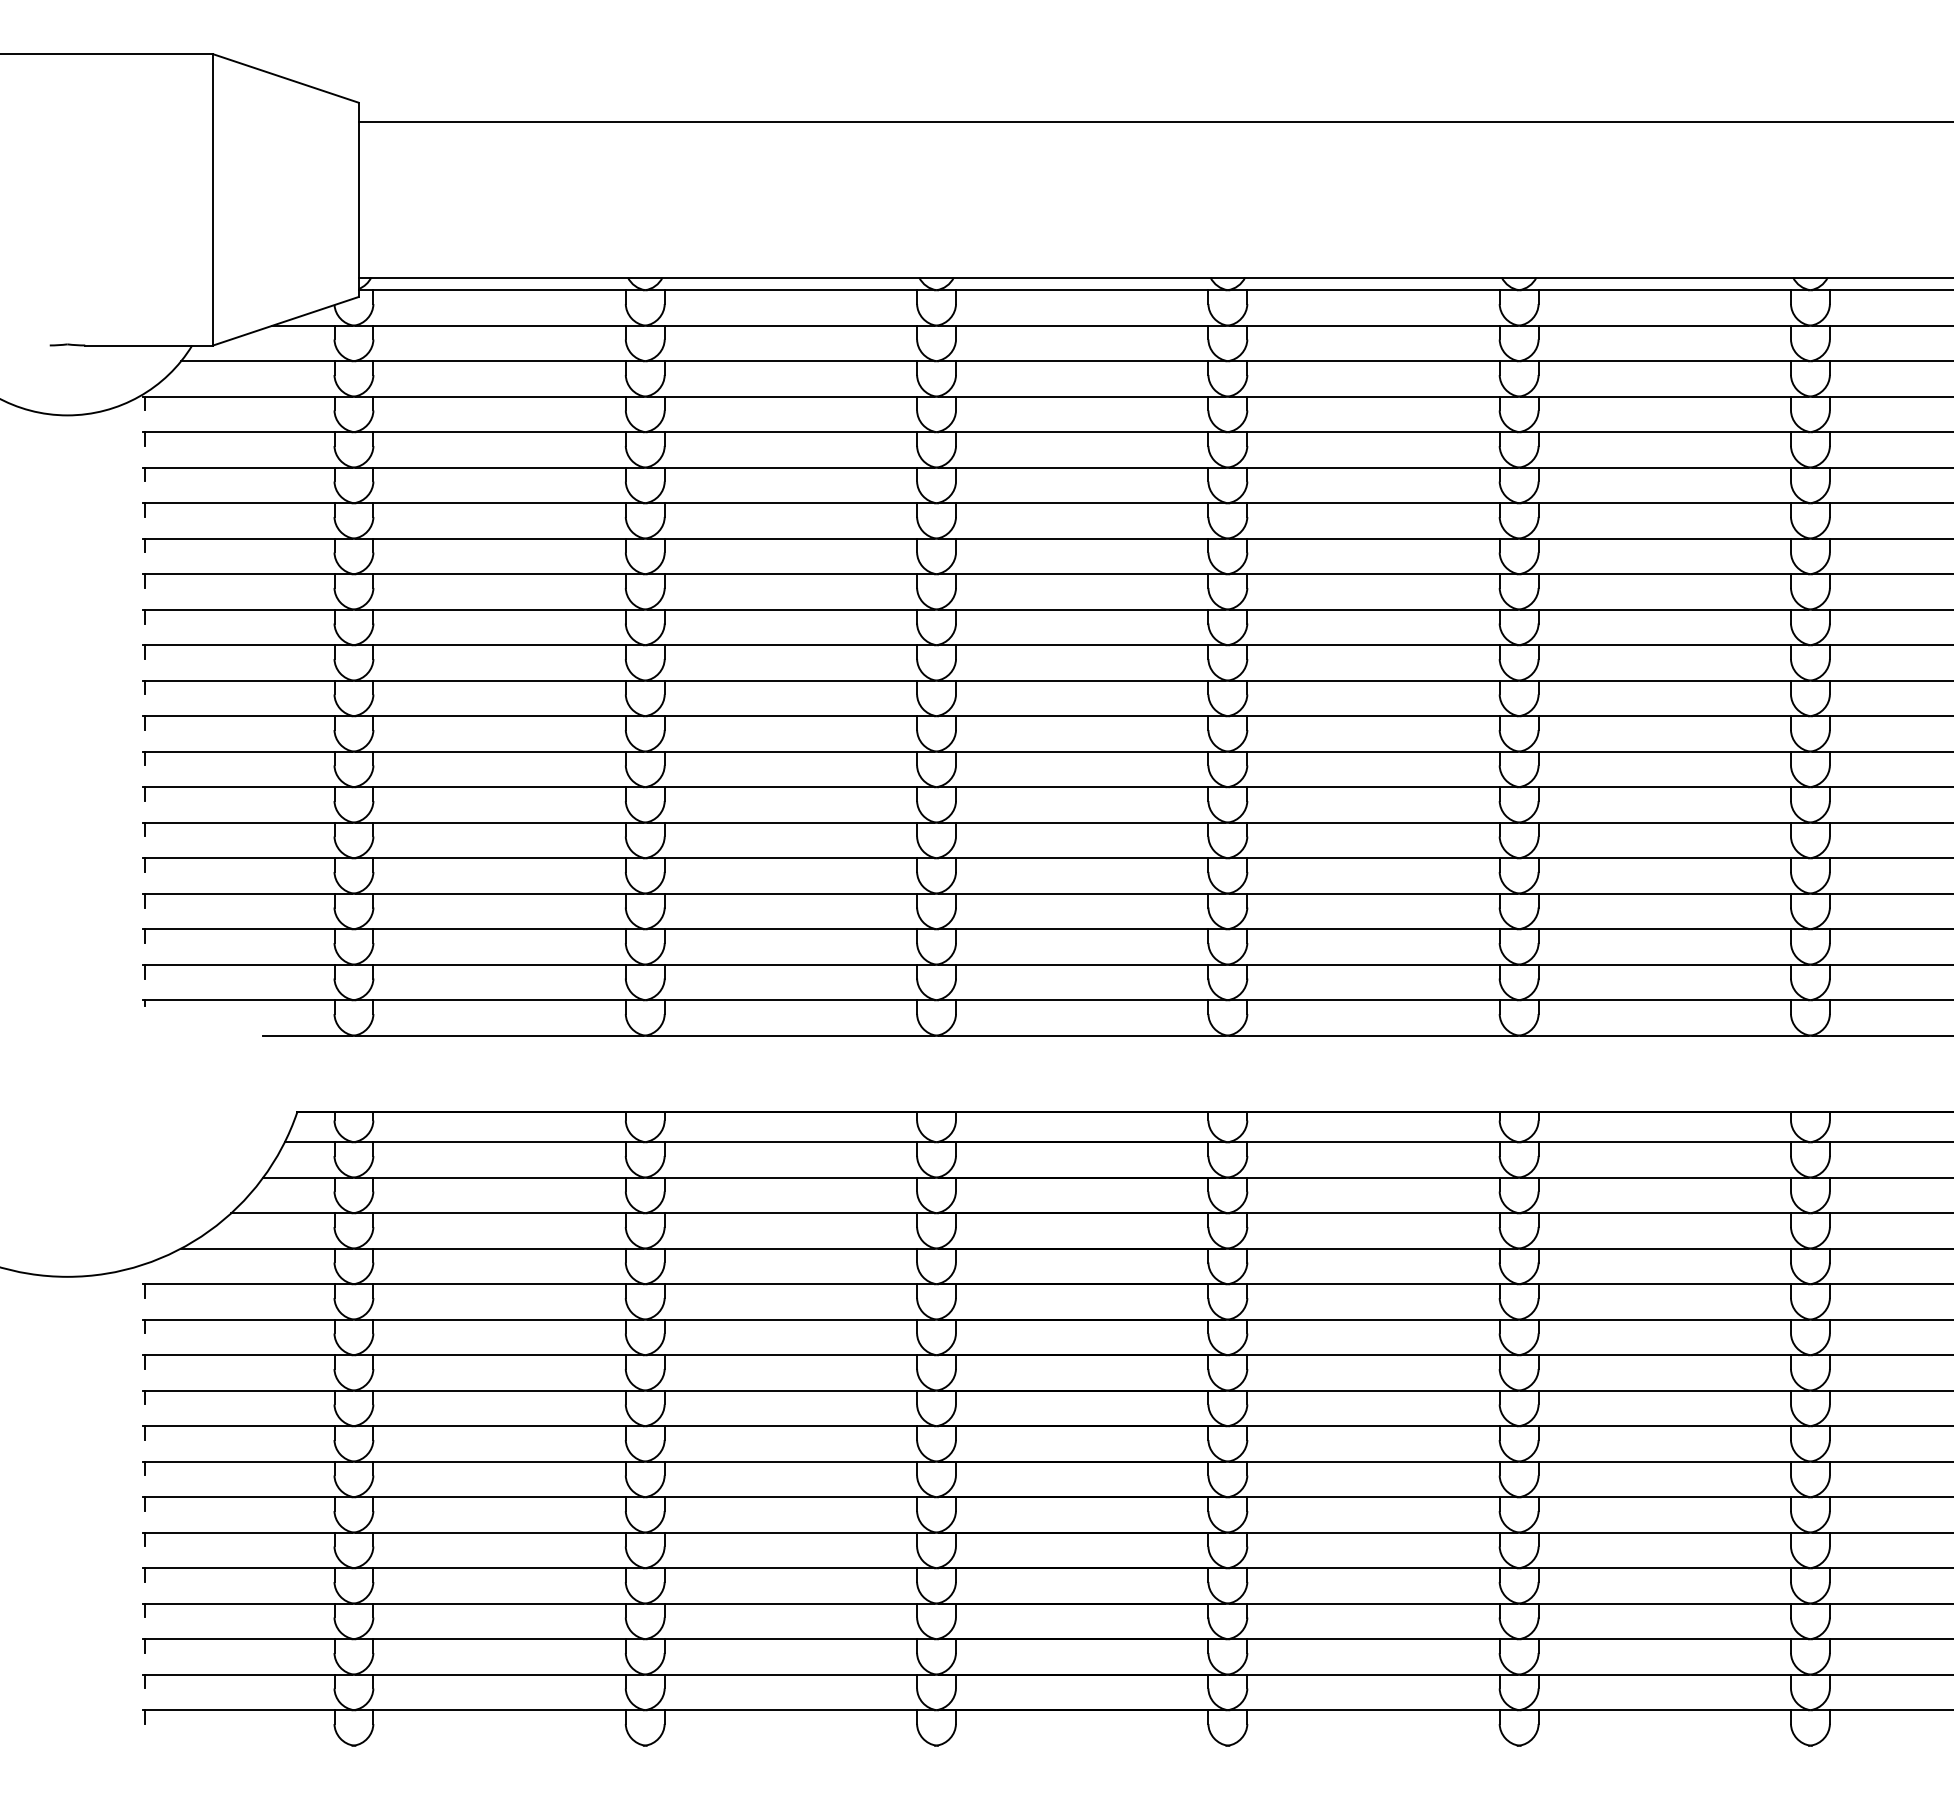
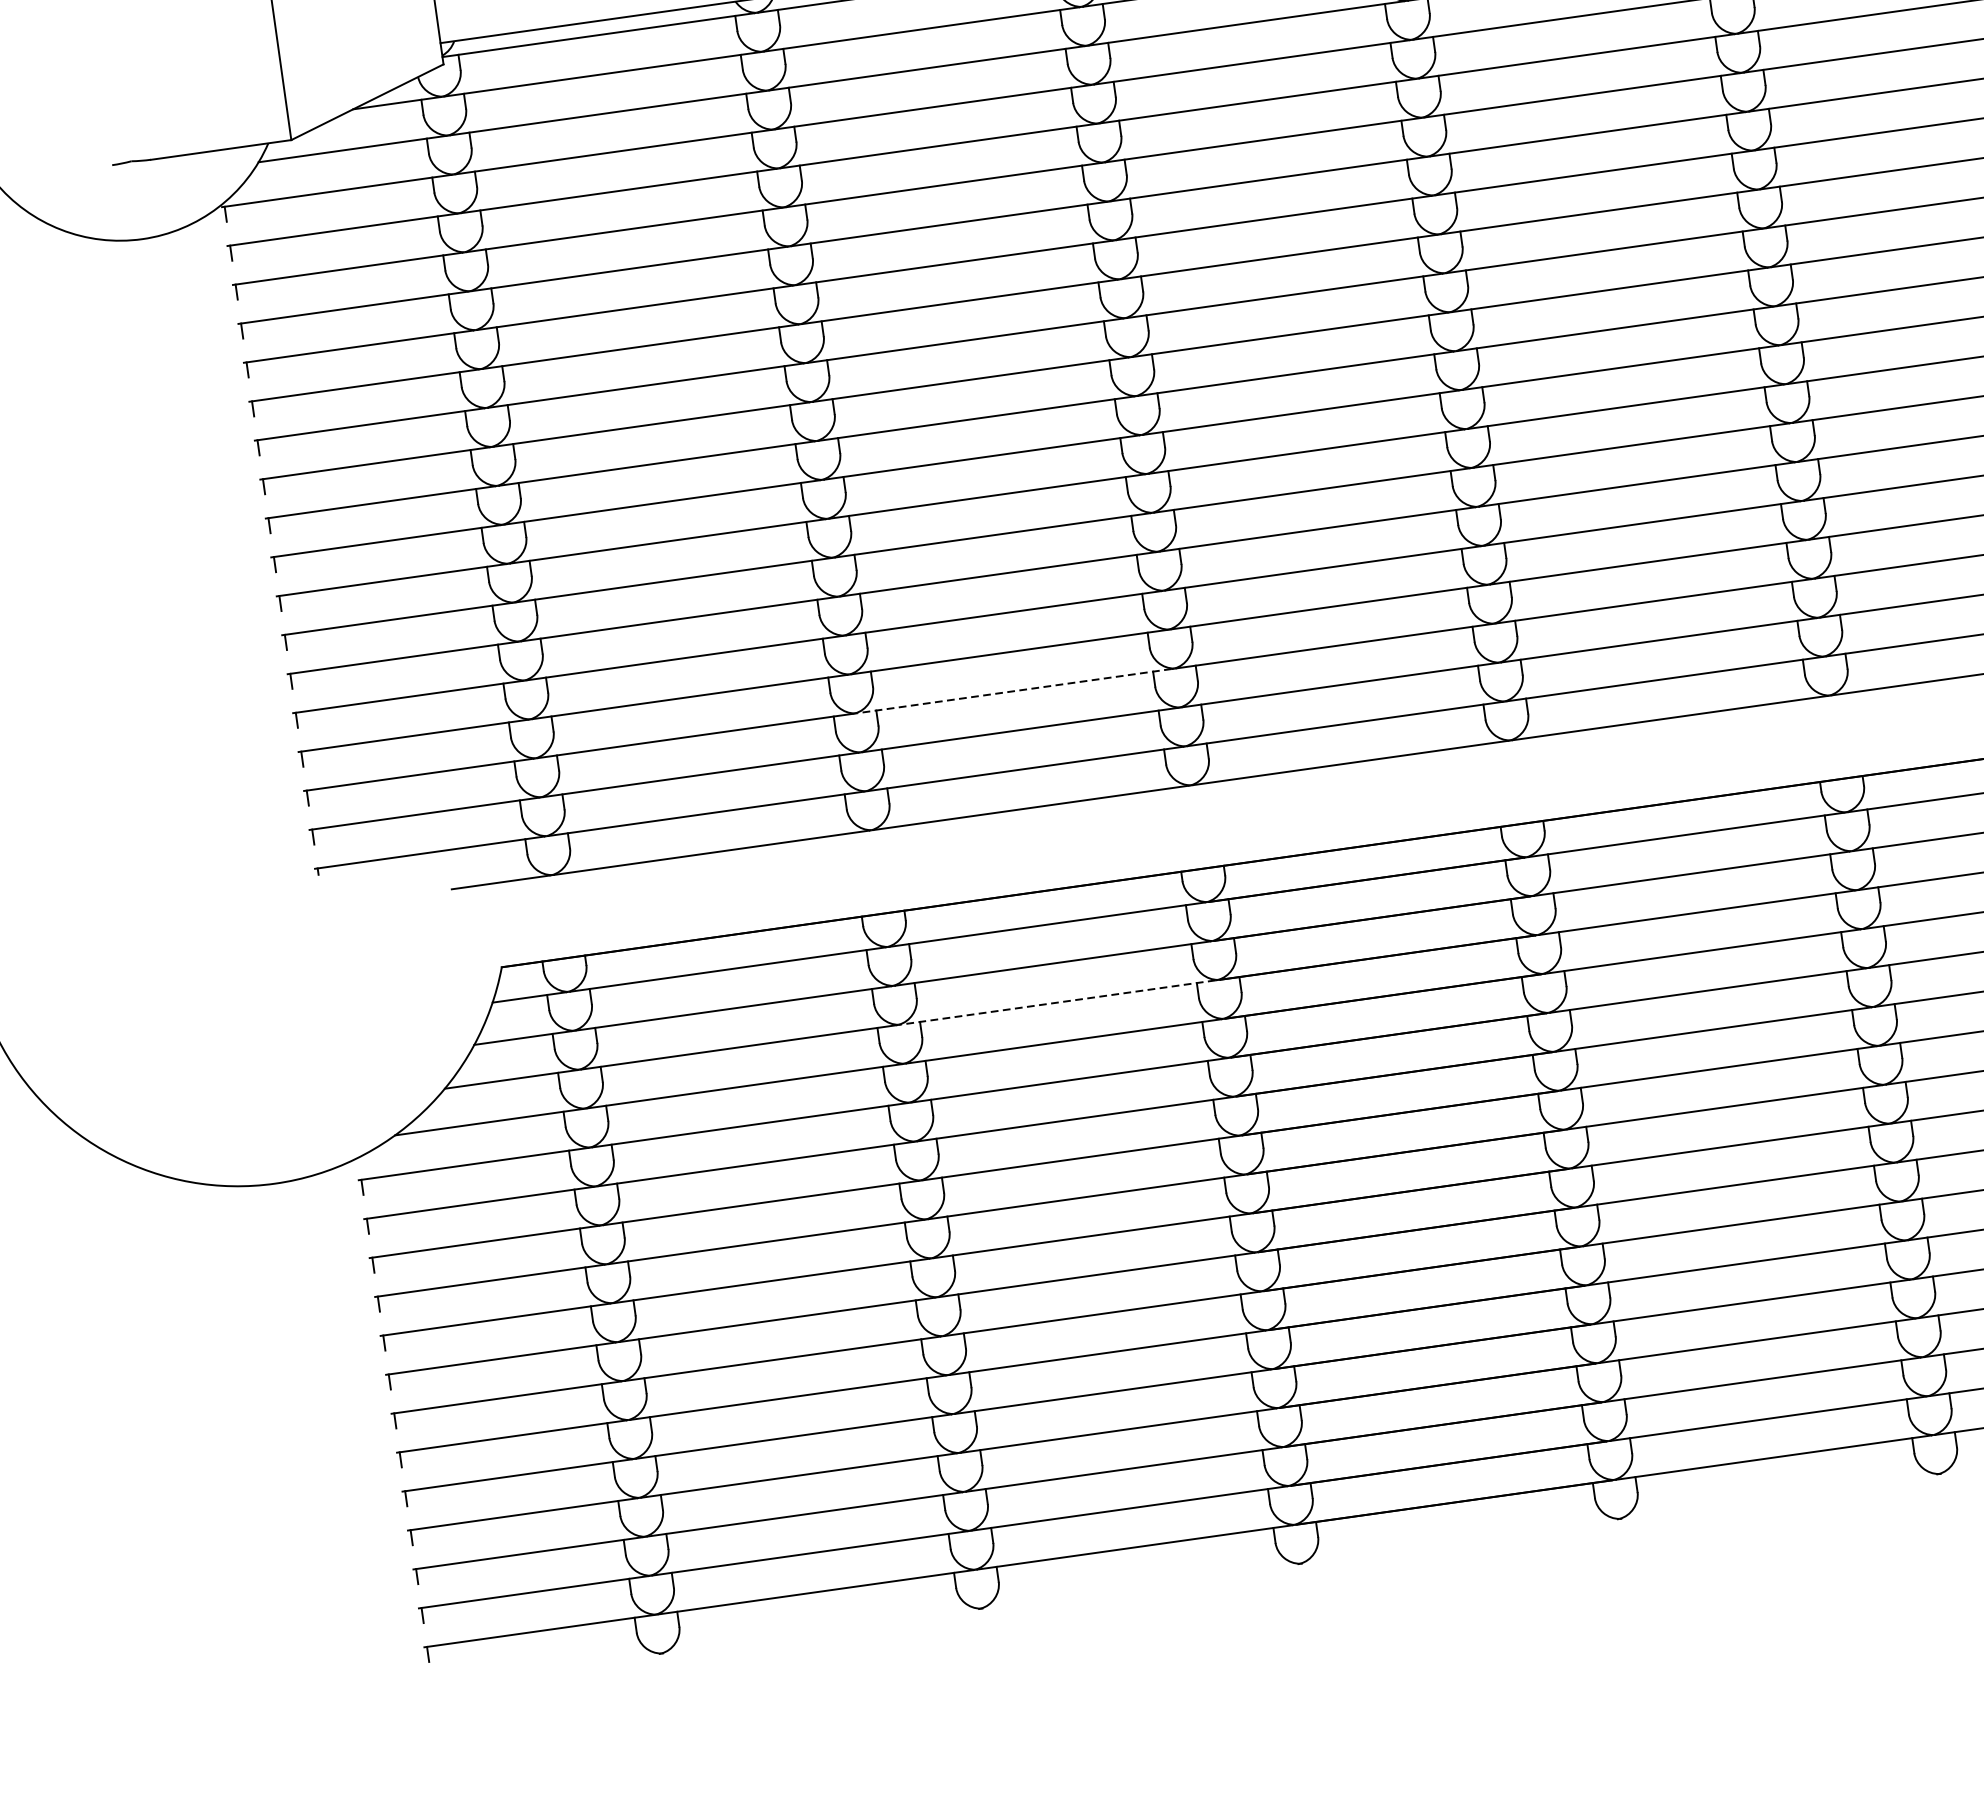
line: (790, 929) -> (1014, 691), solid -> dashed
line: (790, 1213) -> (1058, 1002), solid -> dashed

